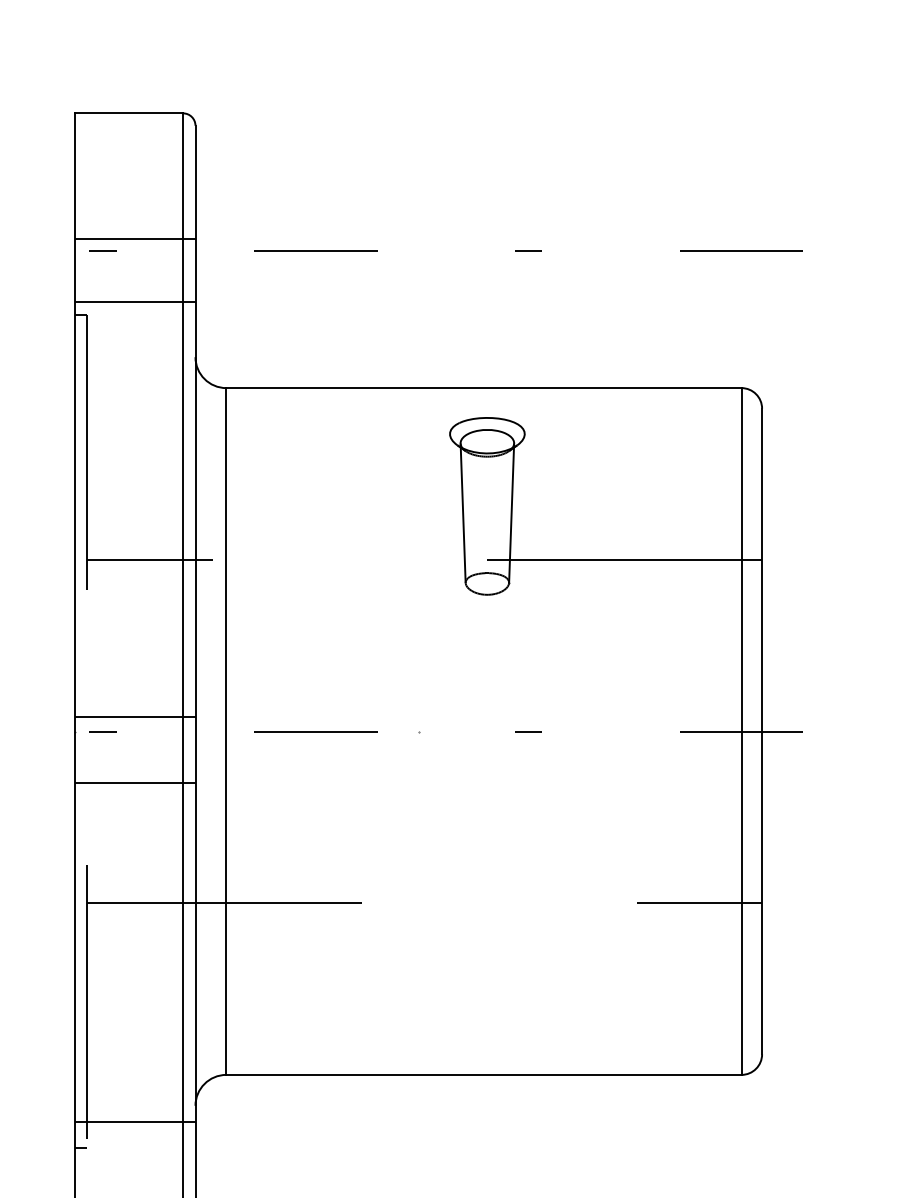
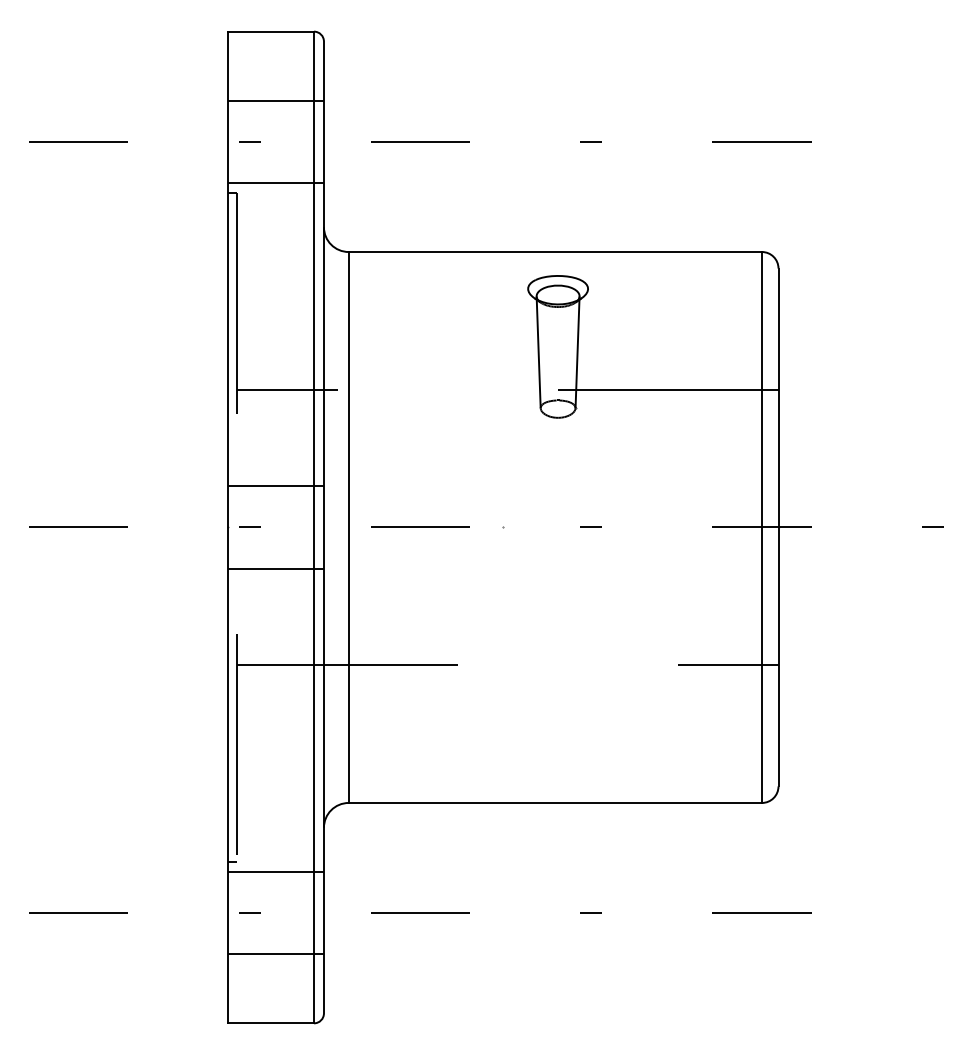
line: (135, 239) -> (275, 100), moved
line: (135, 717) -> (275, 486), moved
line: (135, 1121) -> (275, 871), moved

